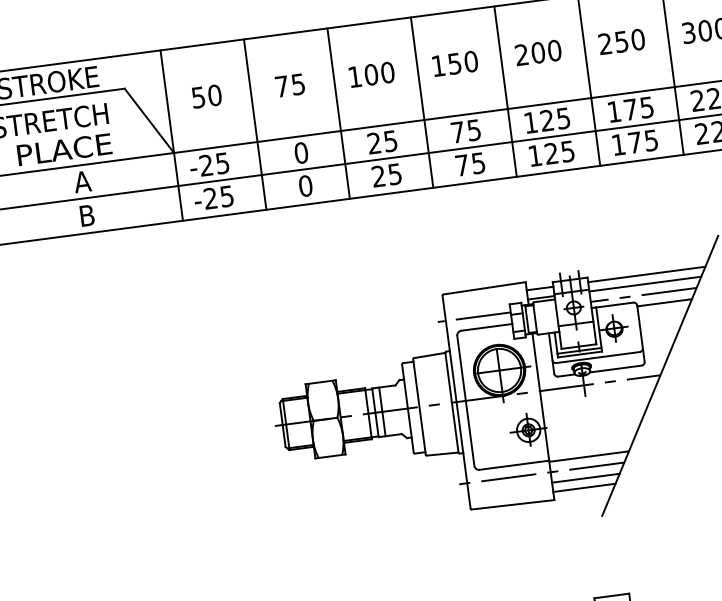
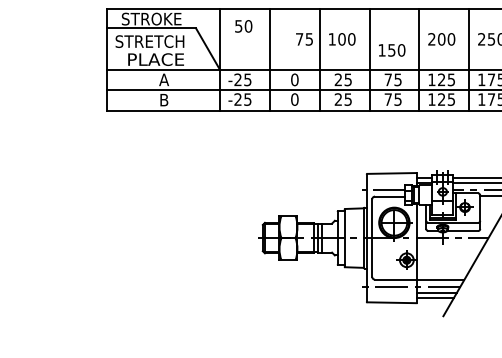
text: (455, 63) -> (392, 50), moved
text: (290, 85) -> (304, 39), moved
text: (206, 96) -> (243, 26), moved

